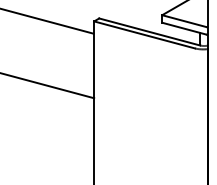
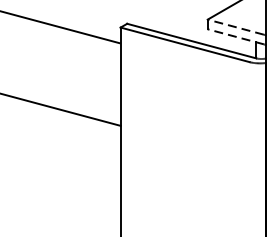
line: (184, 21) -> (236, 27), solid -> dashed
line: (184, 28) -> (236, 36), solid -> dashed

